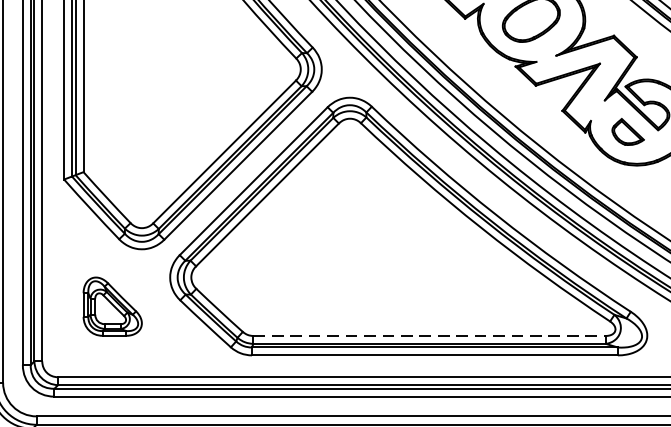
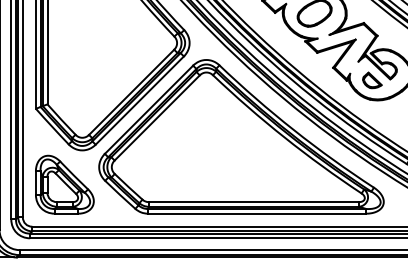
part: (112, 306) -> (64, 184), size x1.67
line: (430, 336) -> (254, 202), dashed -> solid

